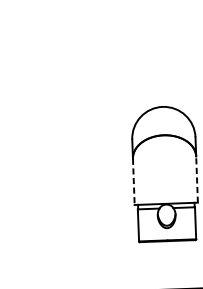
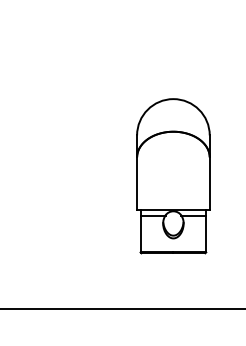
line: (196, 179) -> (209, 183), dashed -> solid
line: (134, 181) -> (137, 183), dashed -> solid

